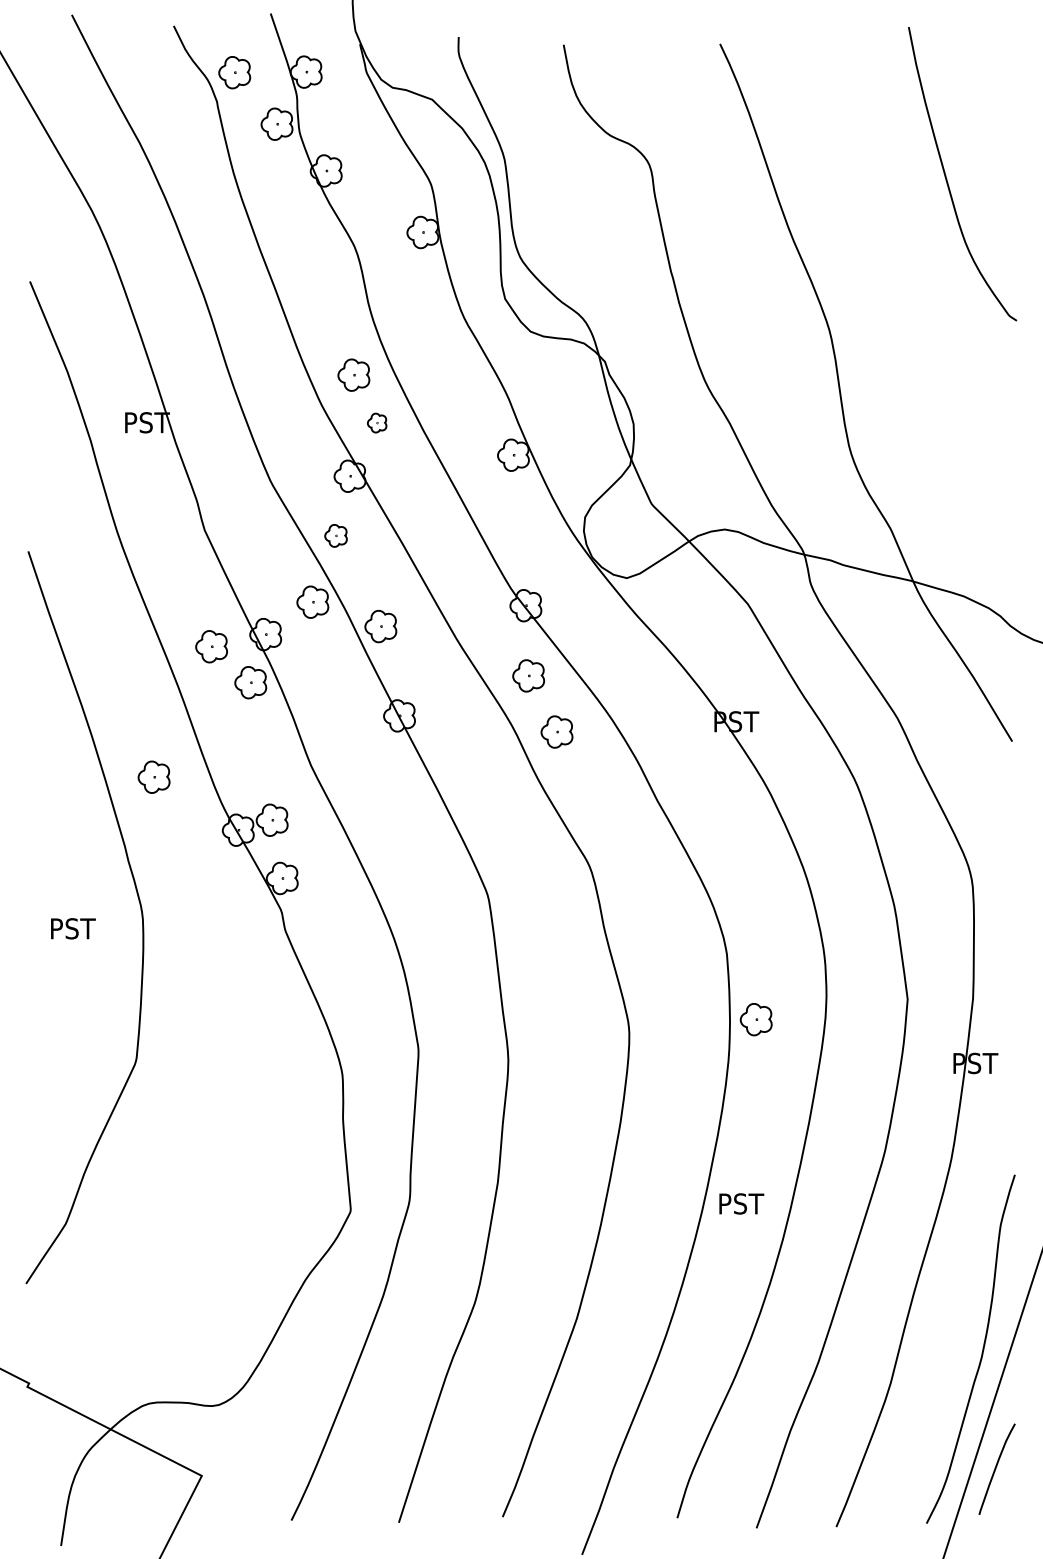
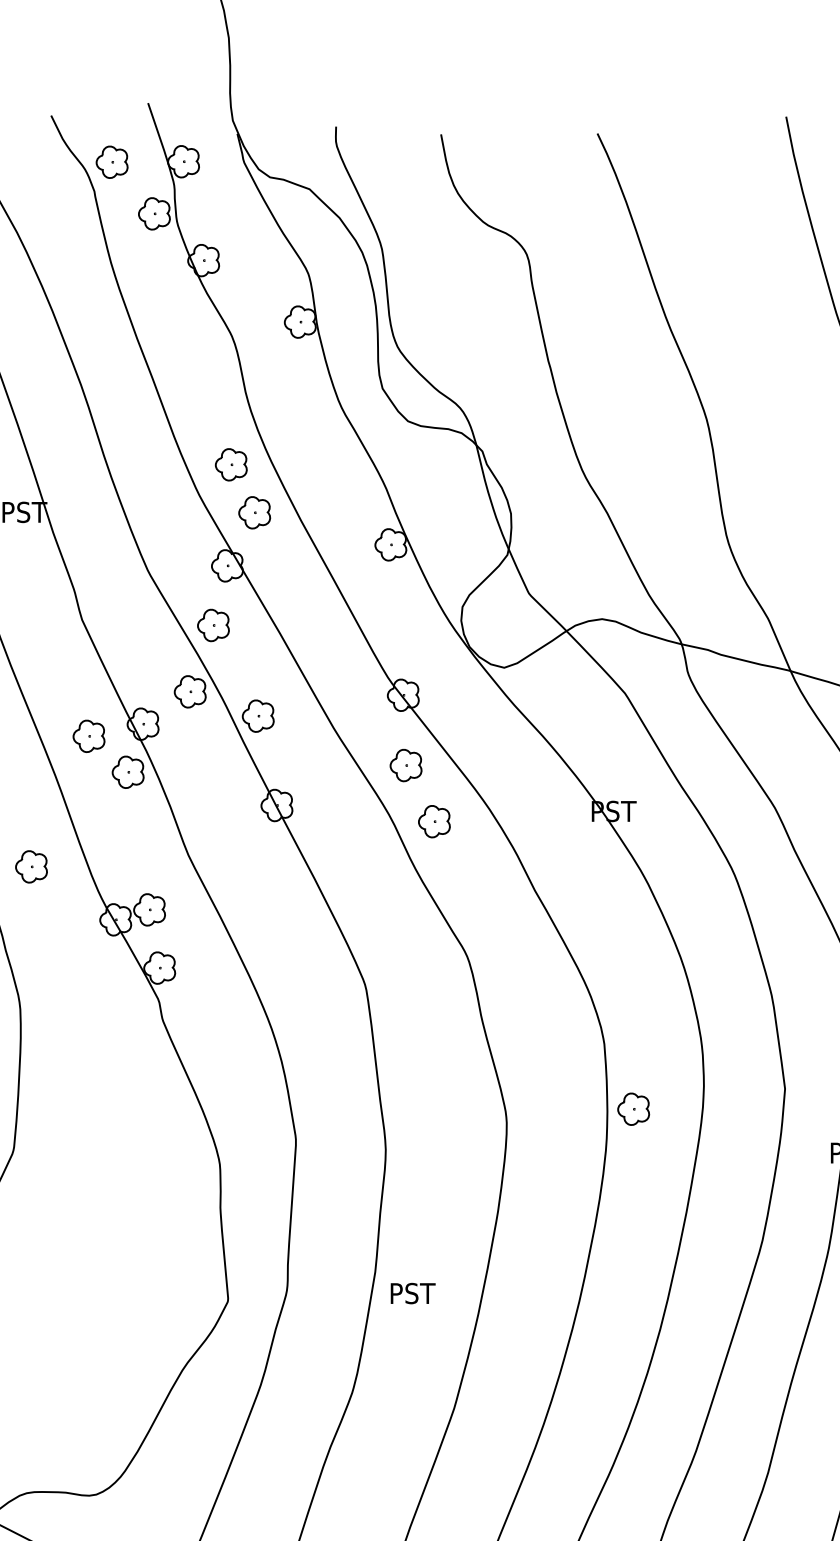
part: (376, 422) -> (253, 512), size x1.67
part: (335, 535) -> (212, 625), size x1.43
text: (741, 1203) -> (412, 1293), moved

